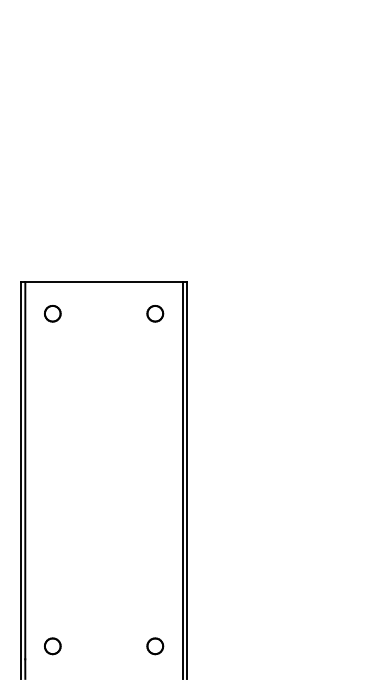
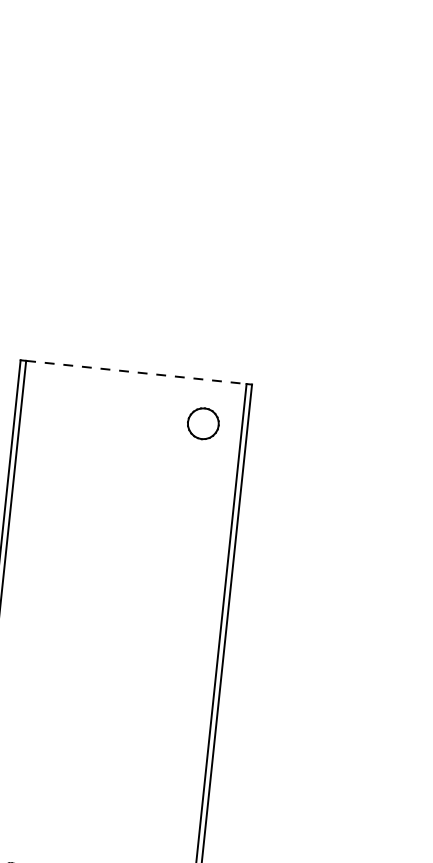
line: (104, 282) -> (136, 372), solid -> dashed
part: (52, 313) -> (59, 408), removed
part: (155, 313) -> (203, 423), size x1.4

